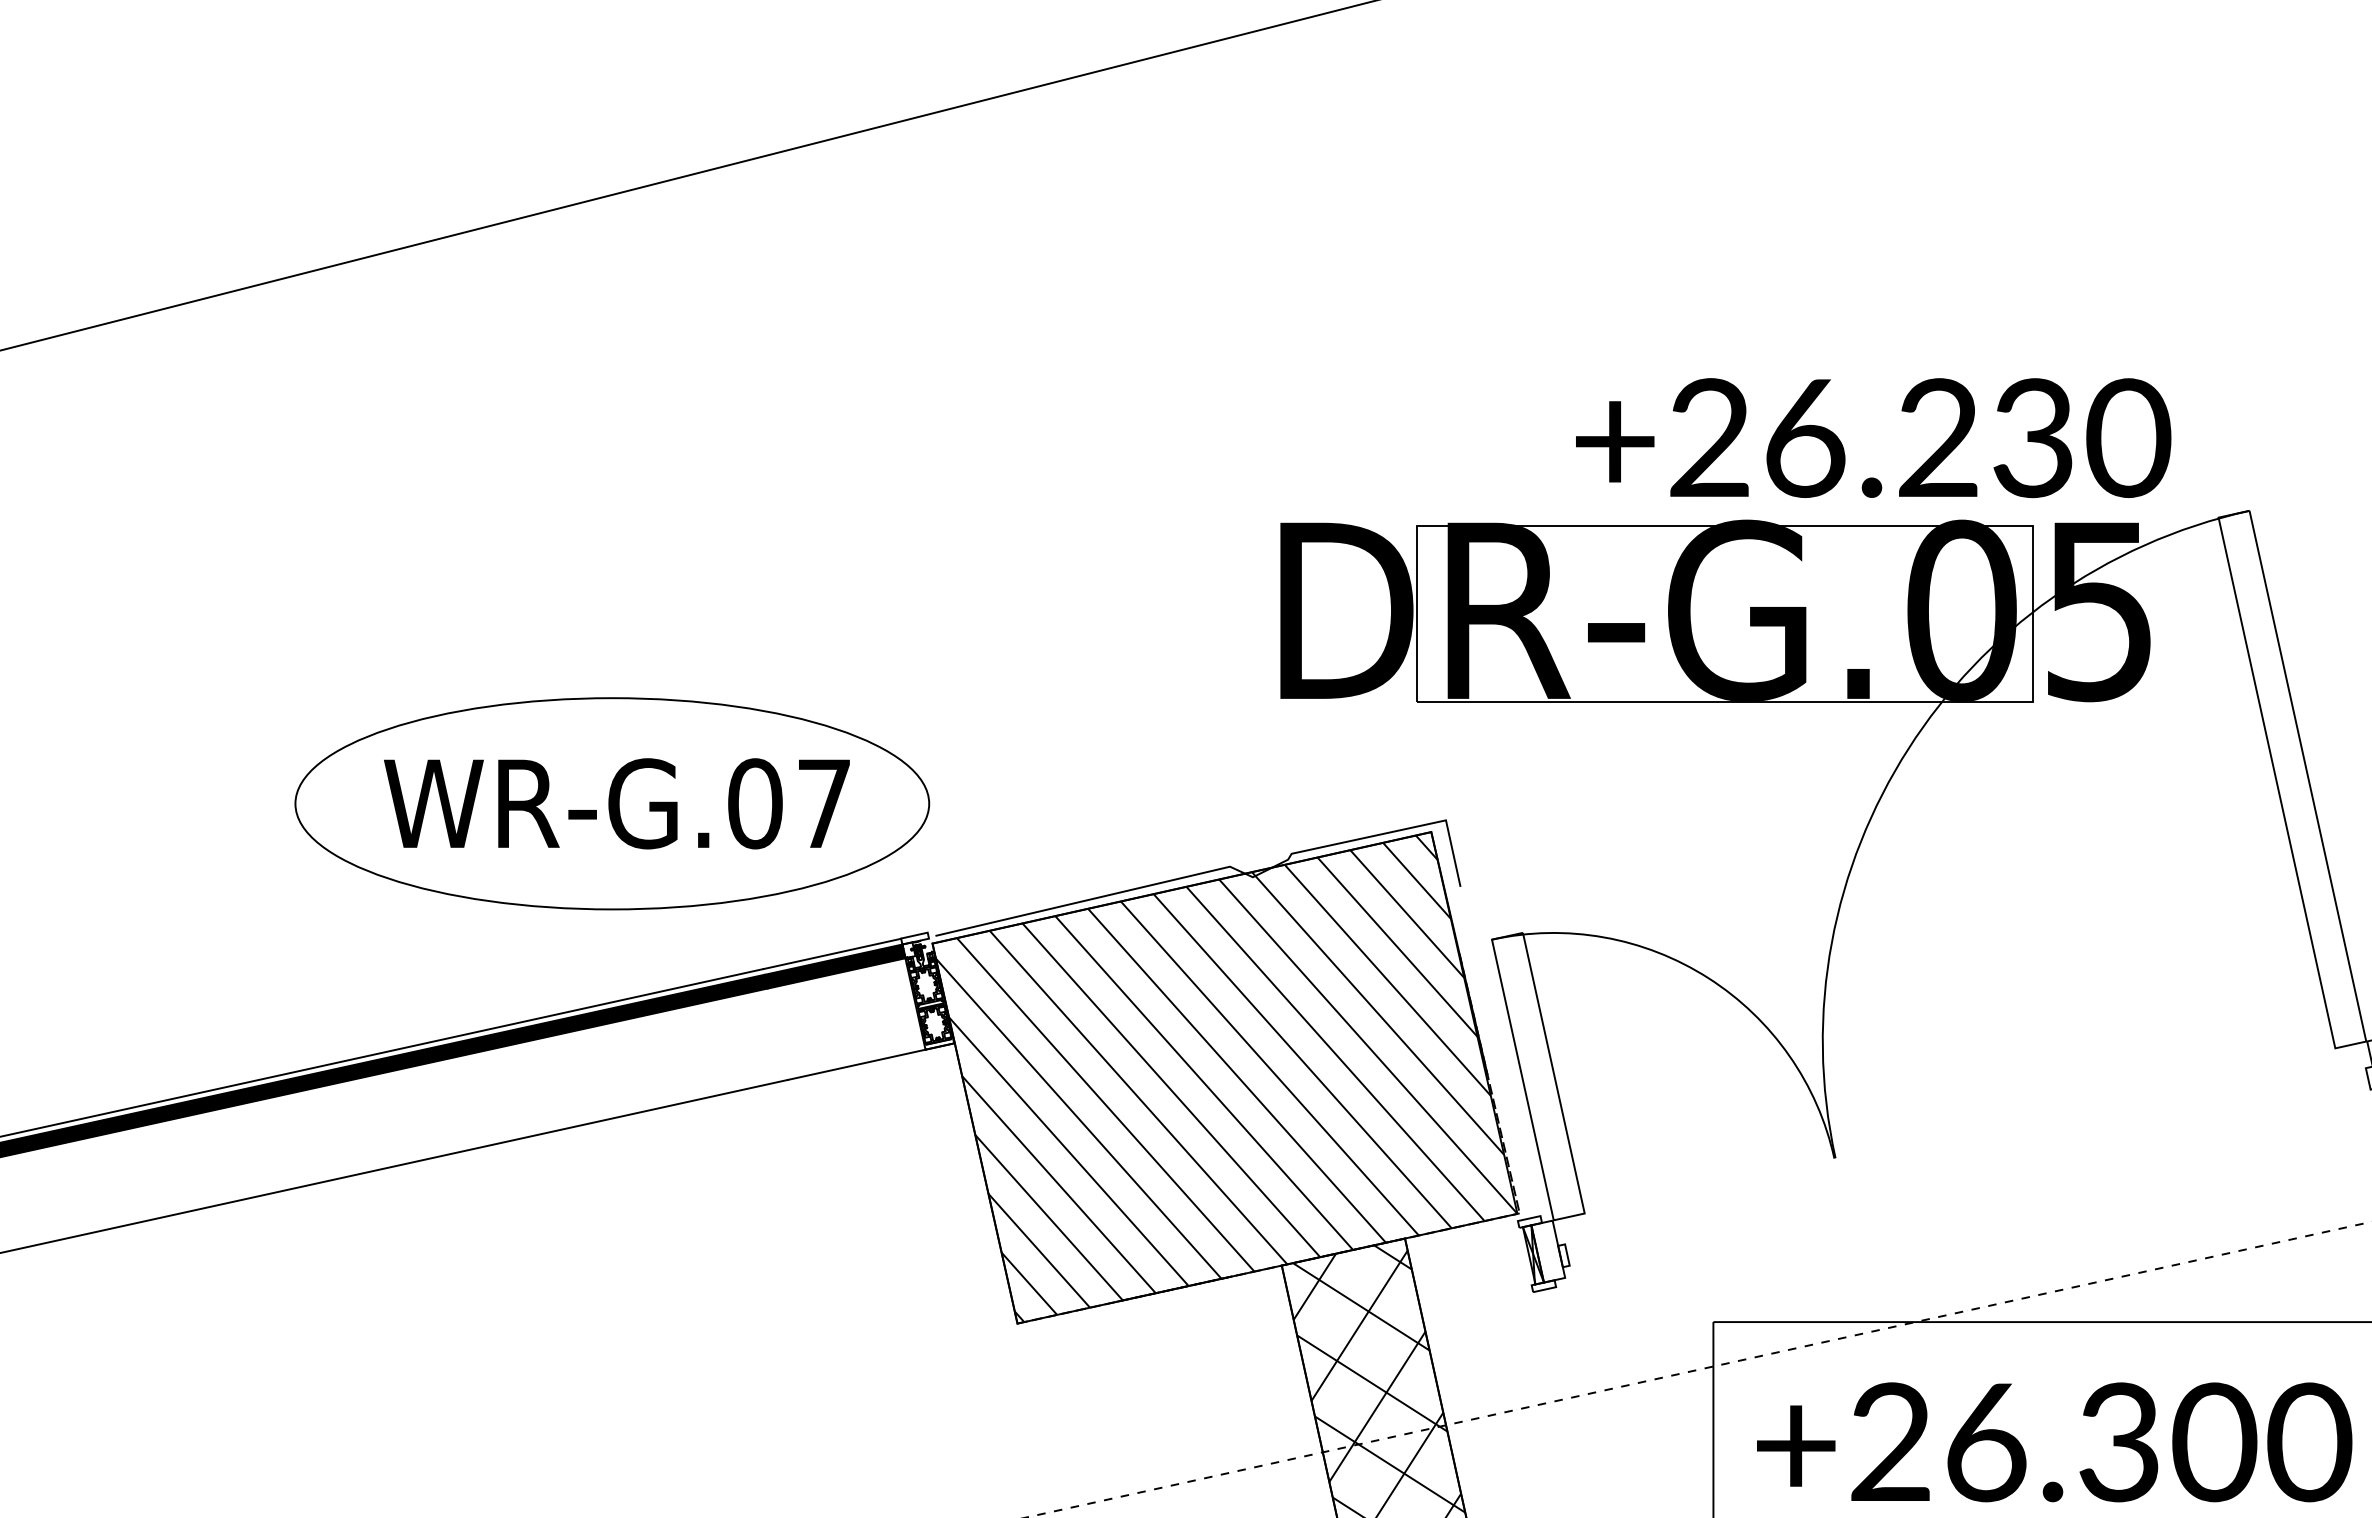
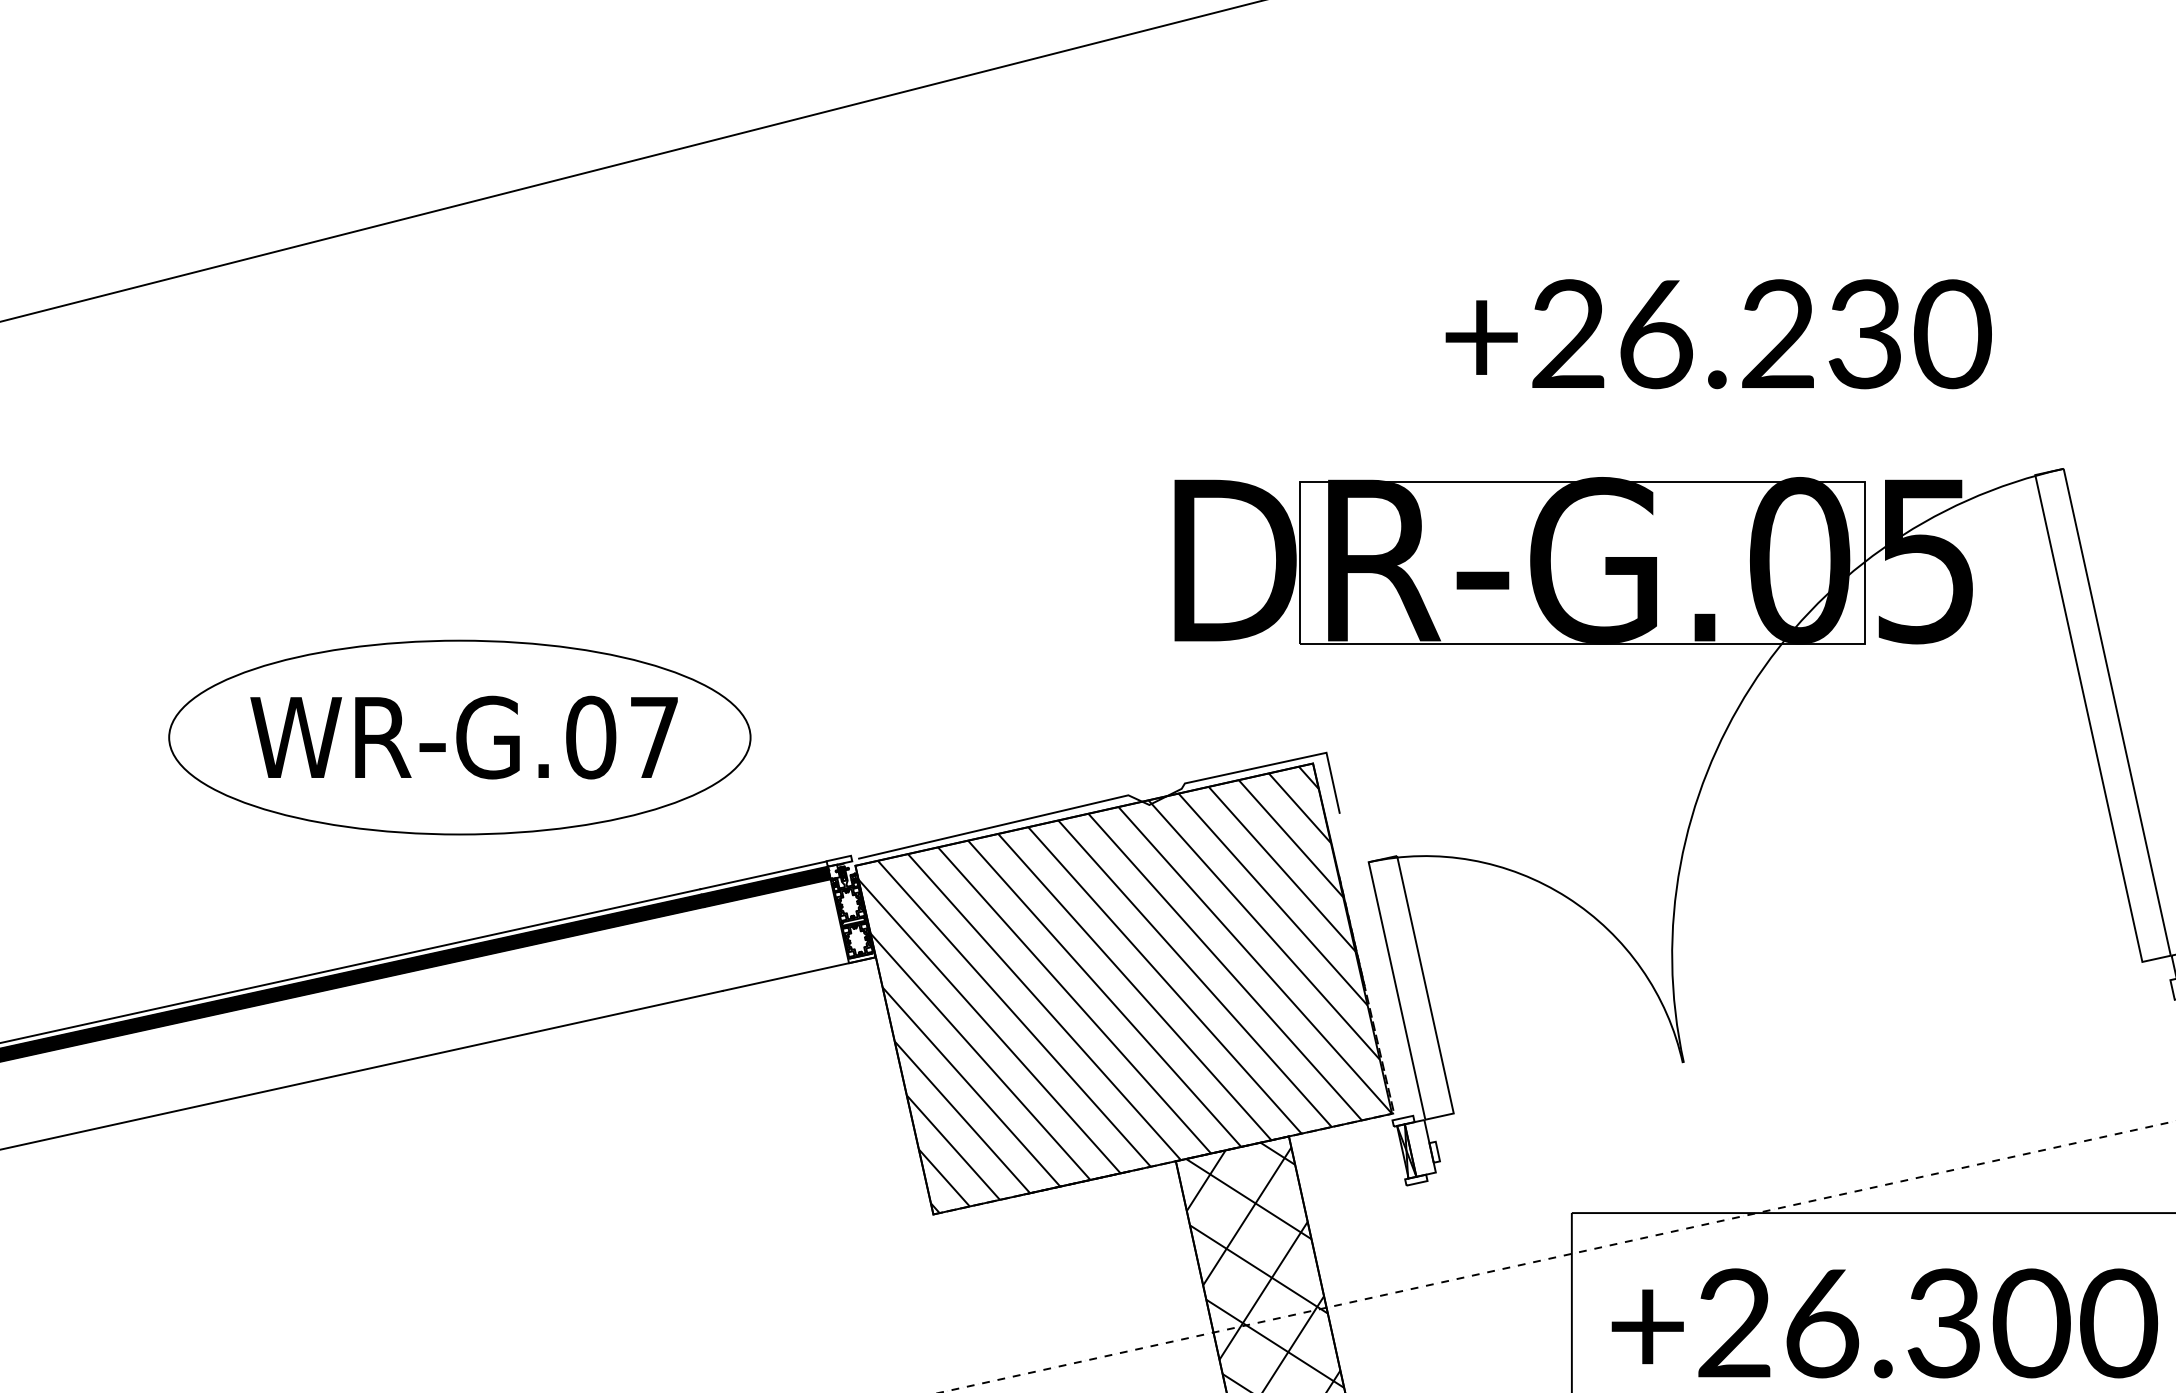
text: (1873, 438) -> (1718, 334), moved
part: (612, 803) -> (460, 737), moved

